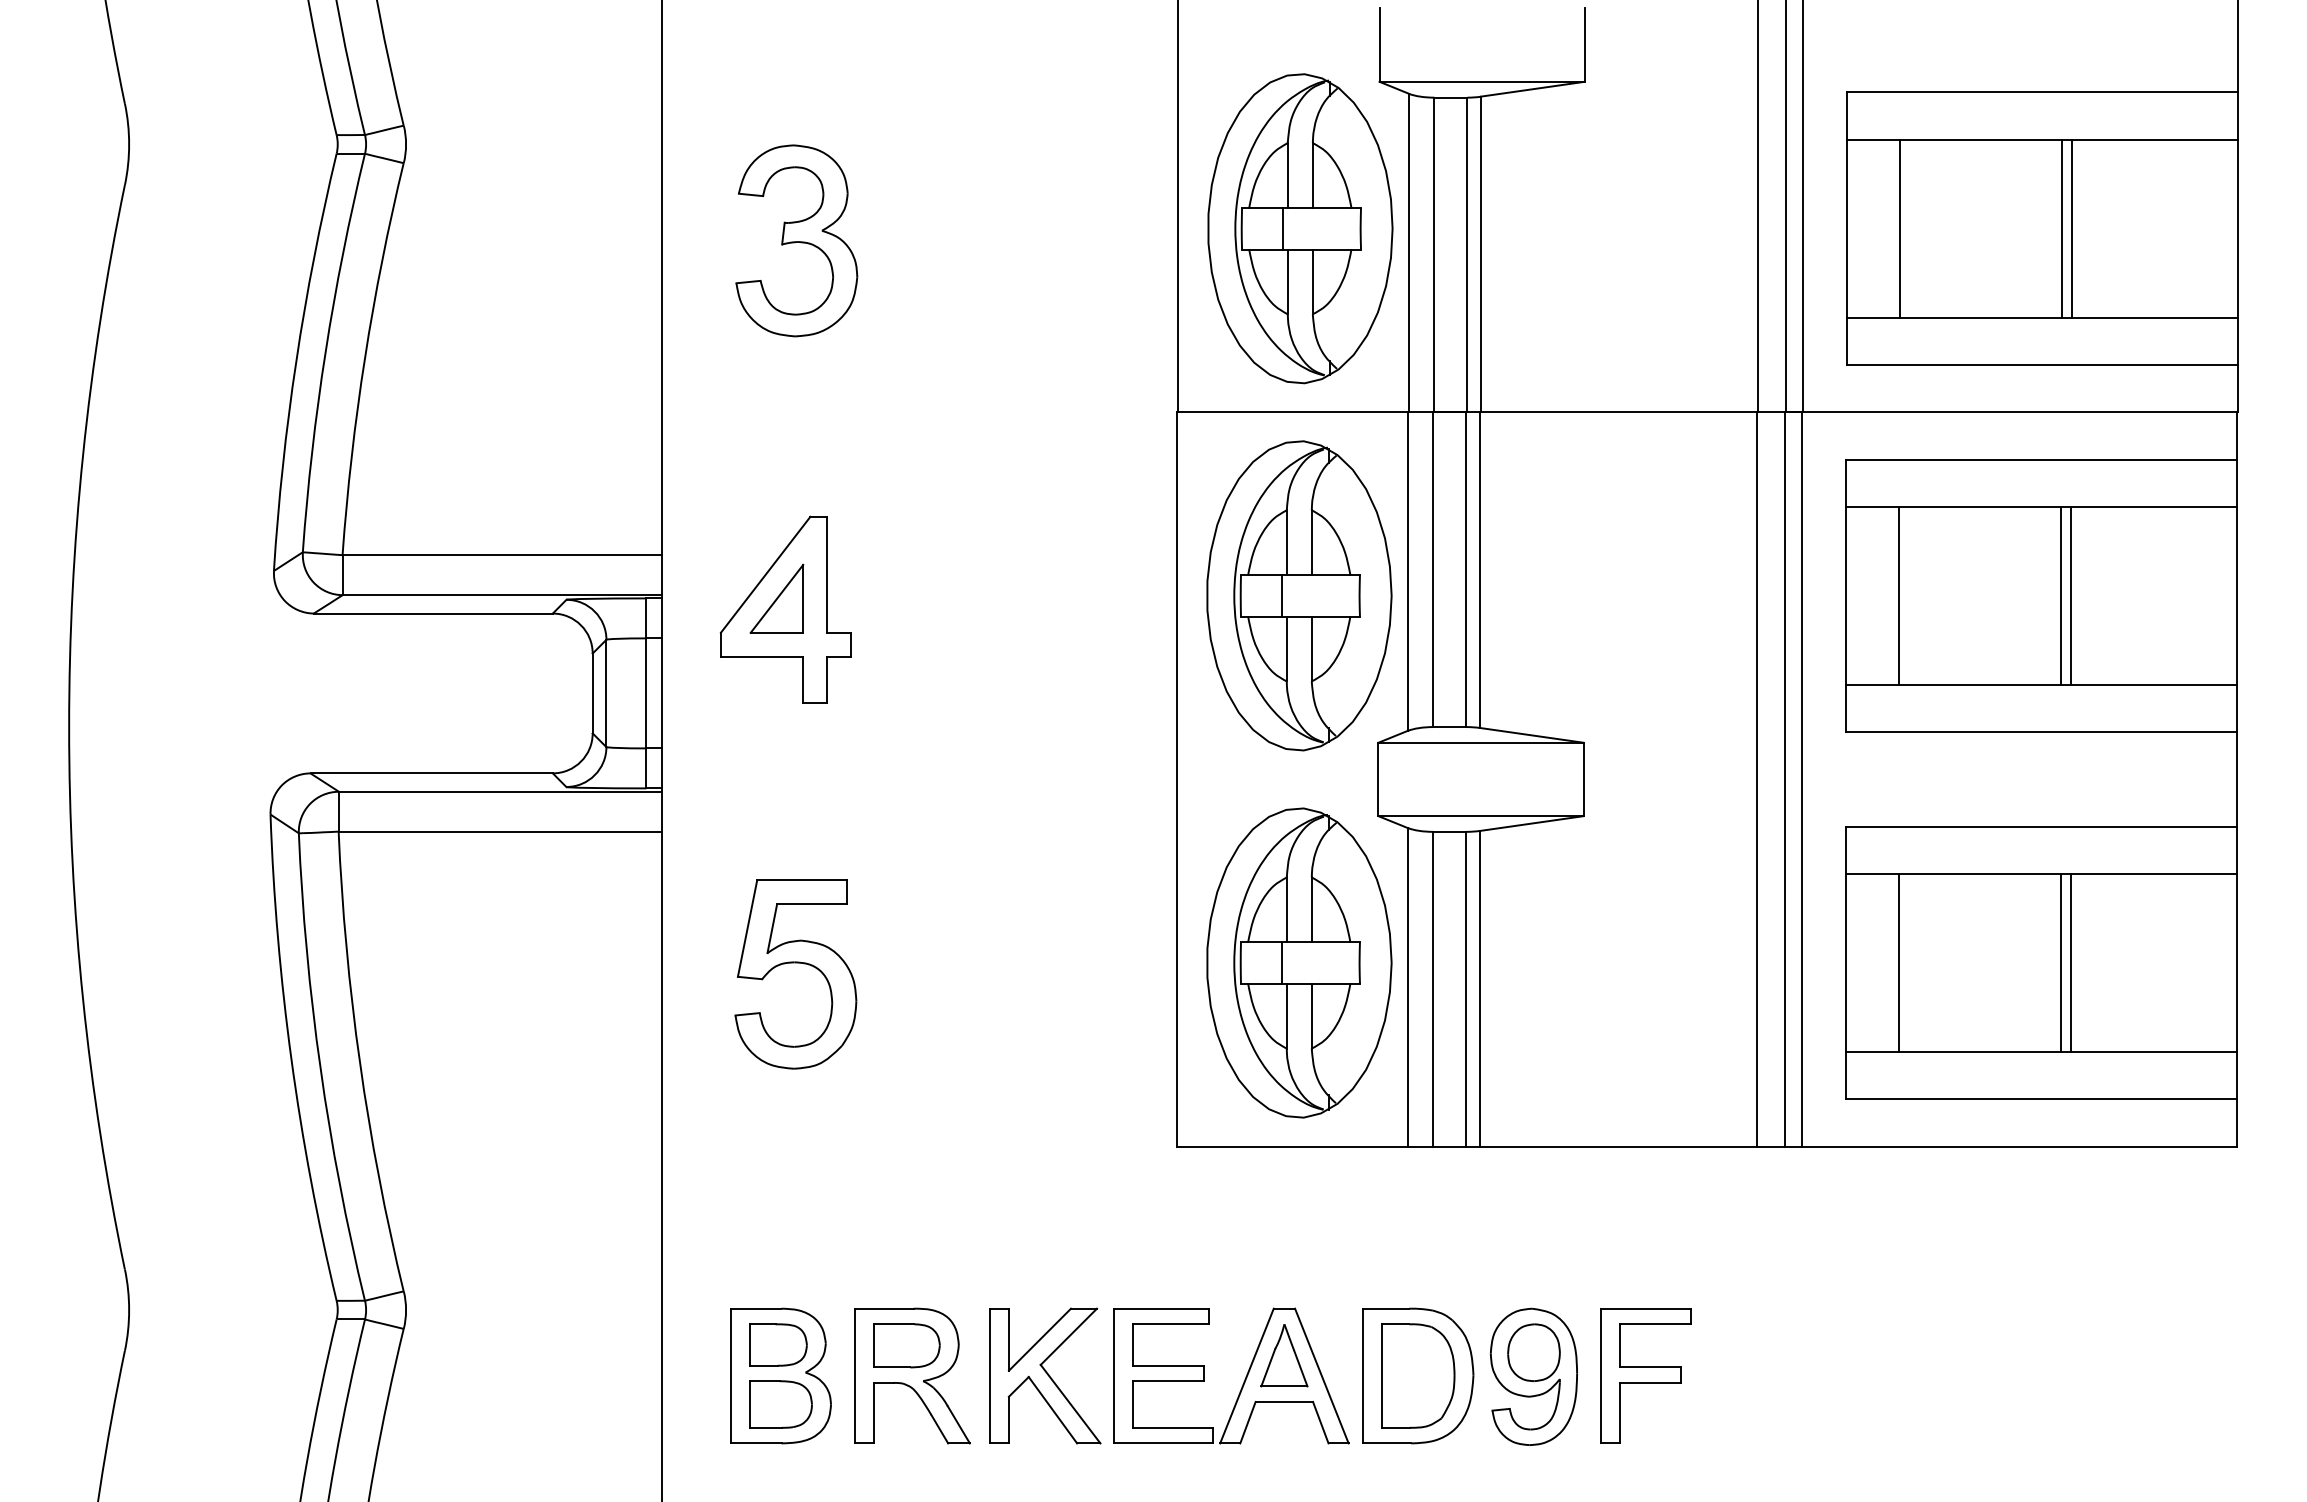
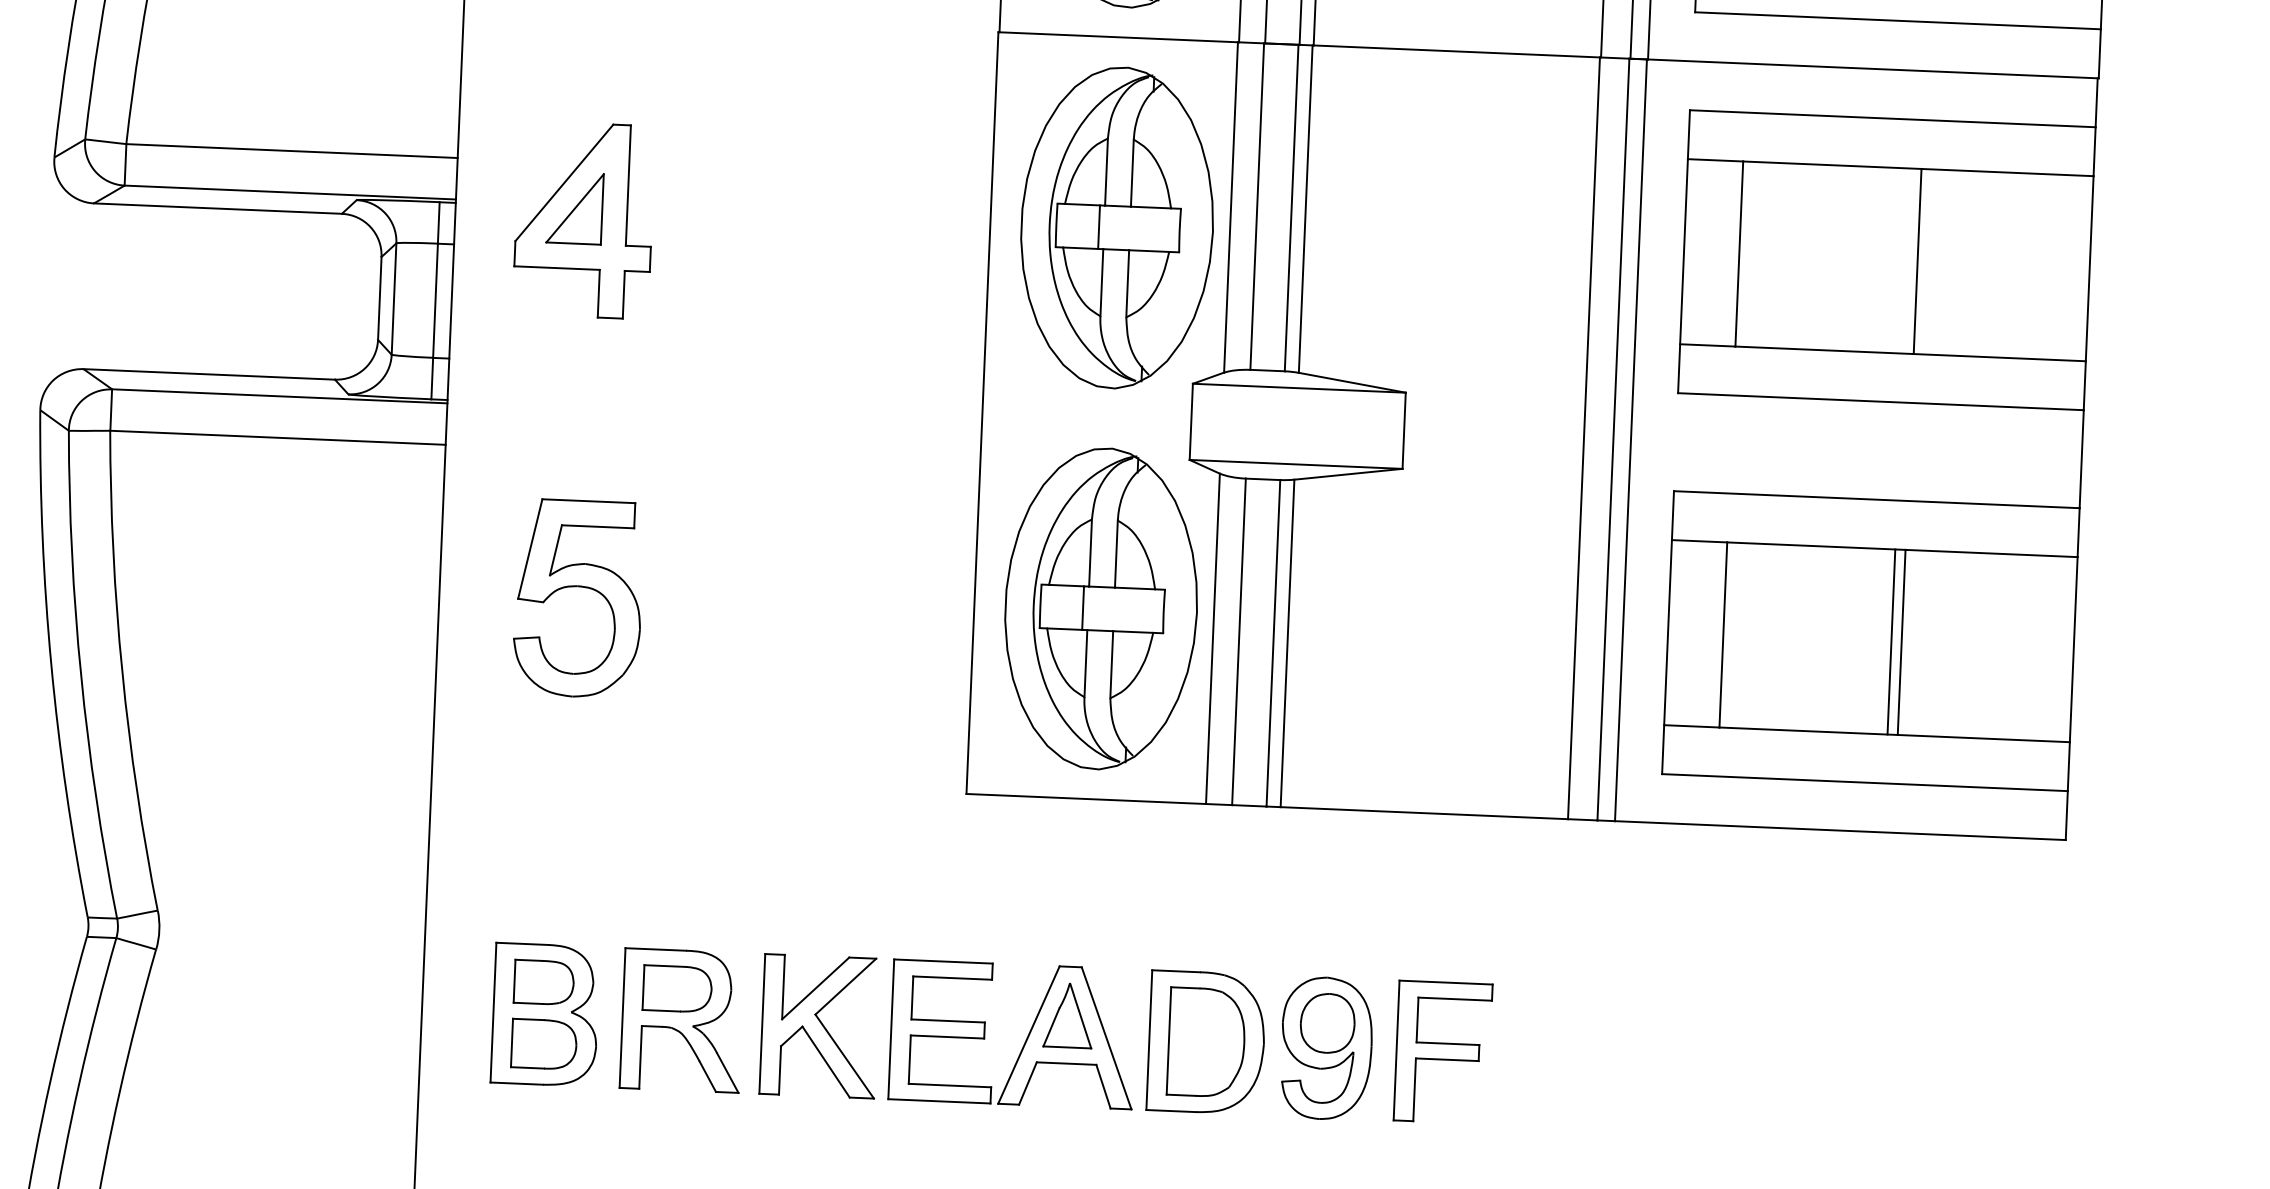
line: (2060, 595) -> (1906, 260), removed

